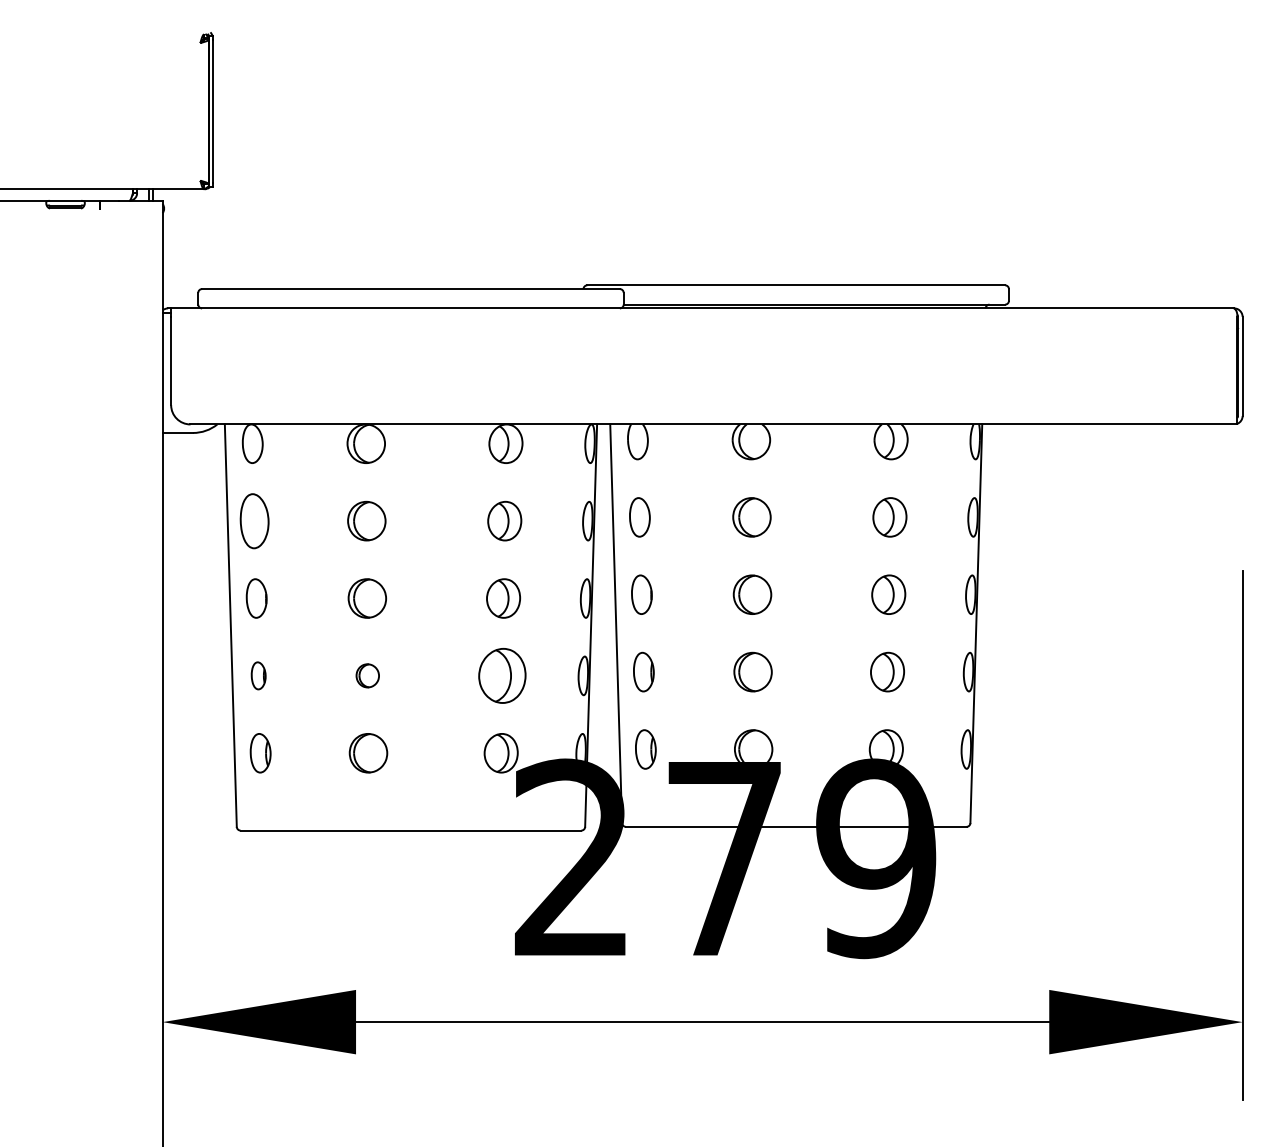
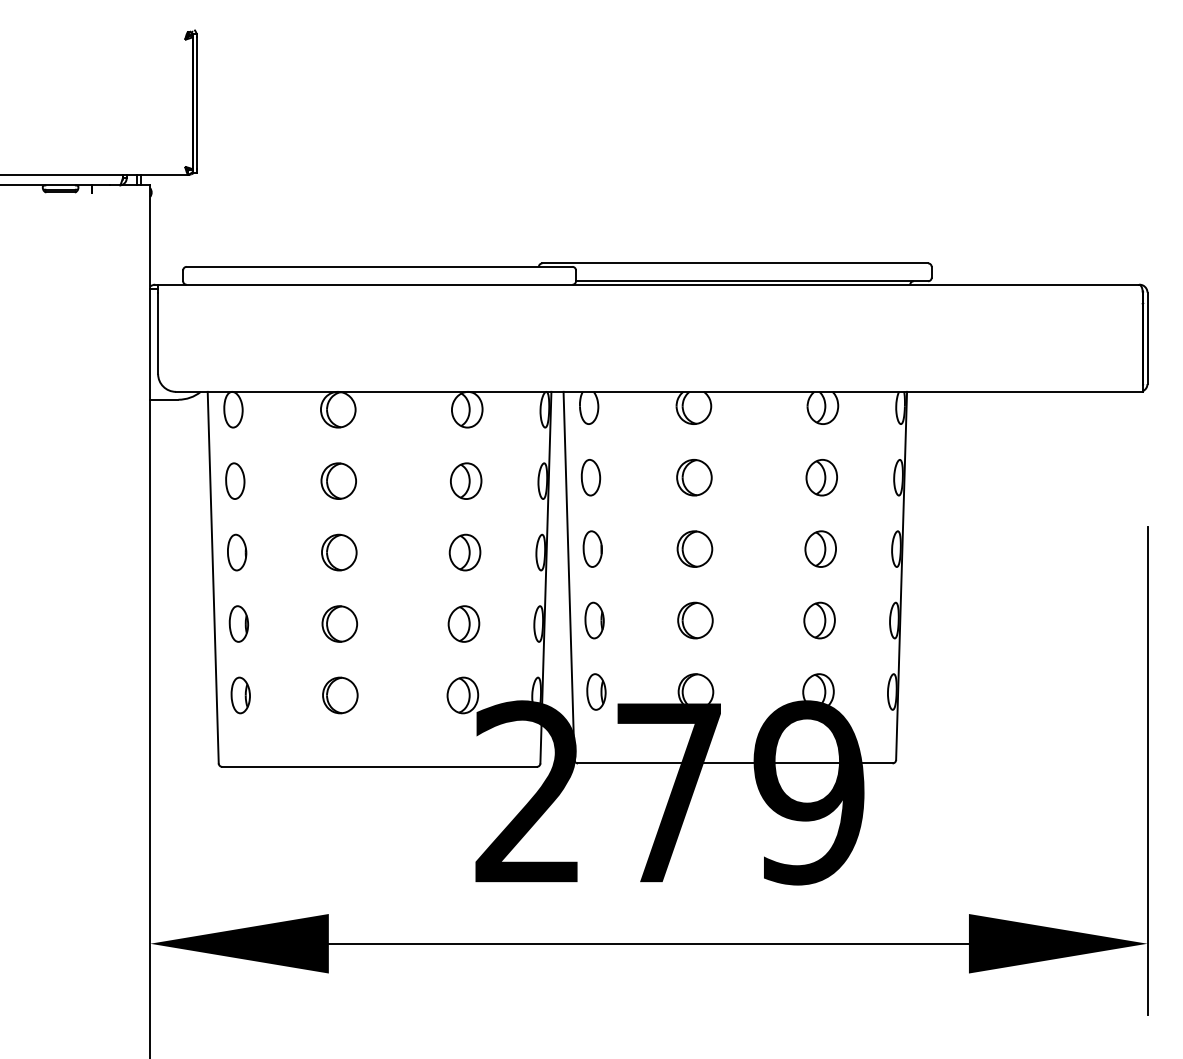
part: (254, 520) -> (235, 480), size x0.71
part: (258, 675) -> (238, 623), size x1.43
part: (367, 675) -> (339, 623), size x1.67
part: (501, 675) -> (463, 623), size x0.71

